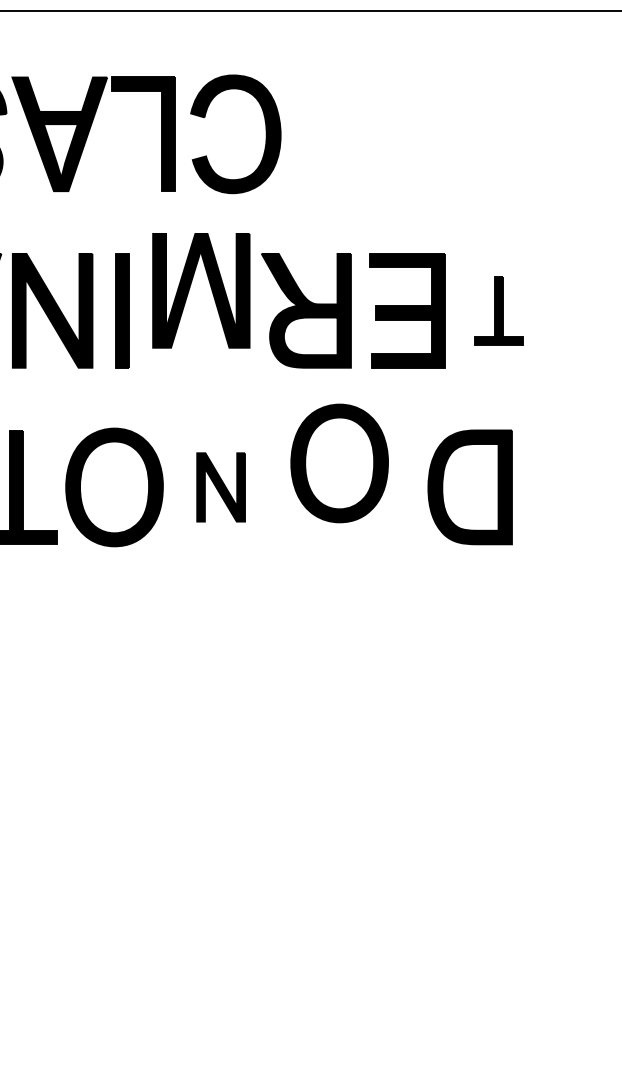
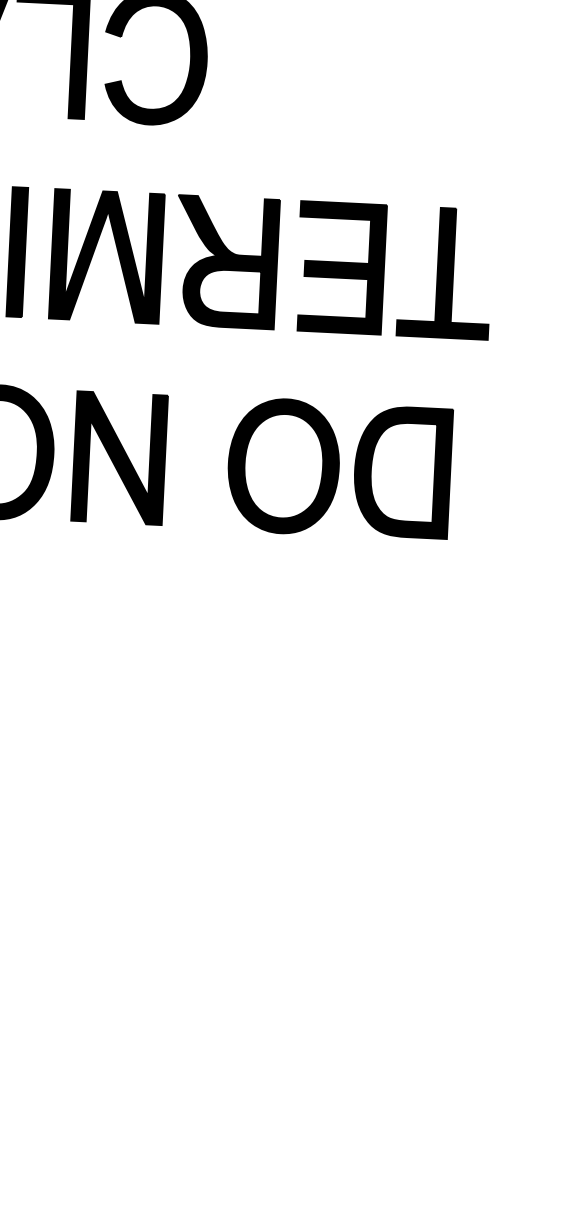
part: (210, 287) -> (117, 253), moved
part: (498, 310) -> (444, 272), size x1.67
part: (339, 463) -> (283, 466), moved
part: (220, 487) -> (118, 458), size x1.67

